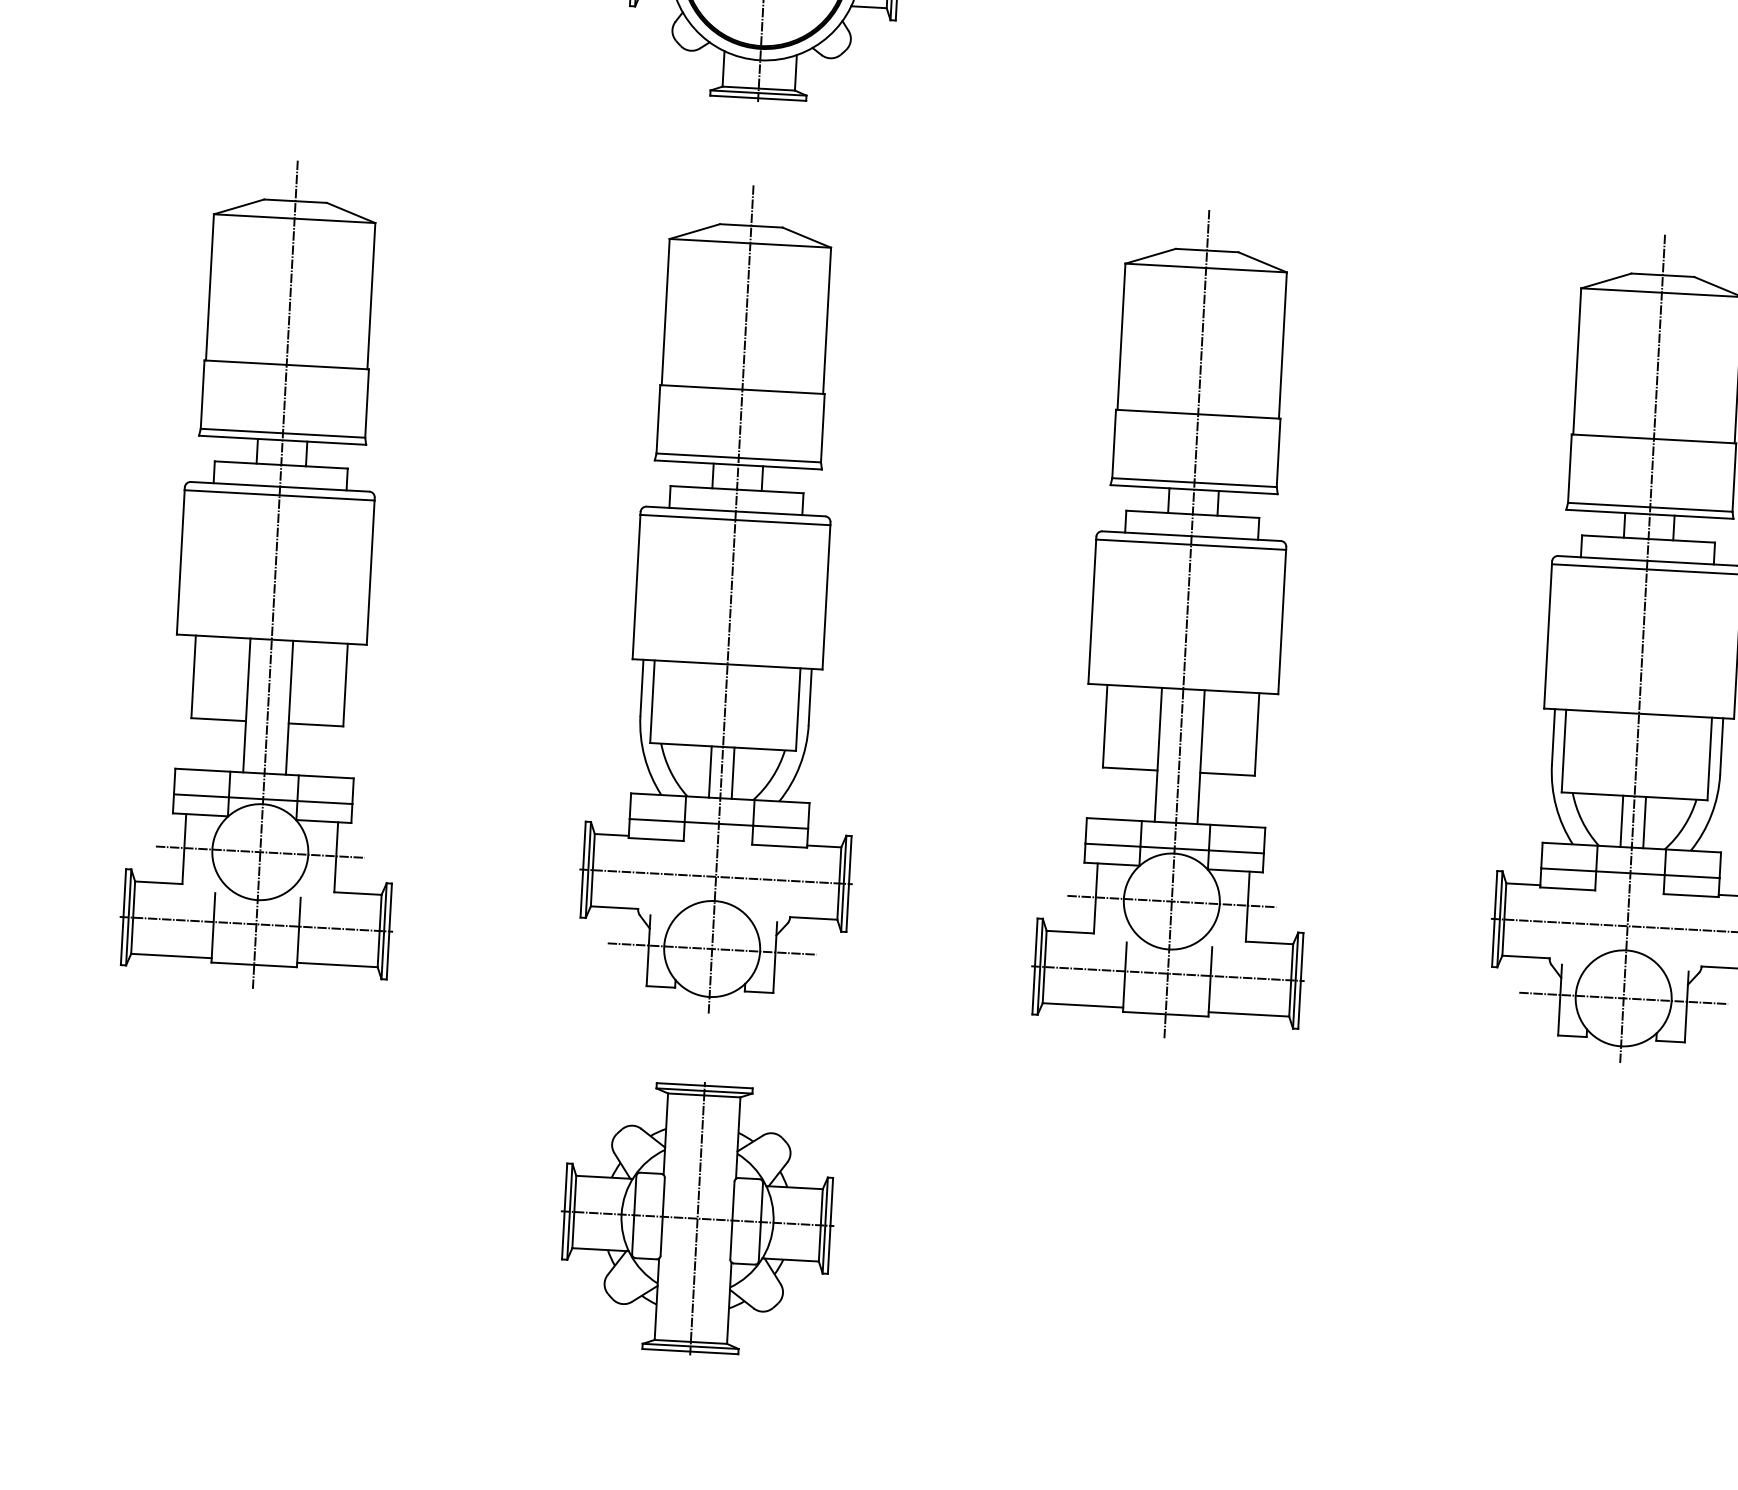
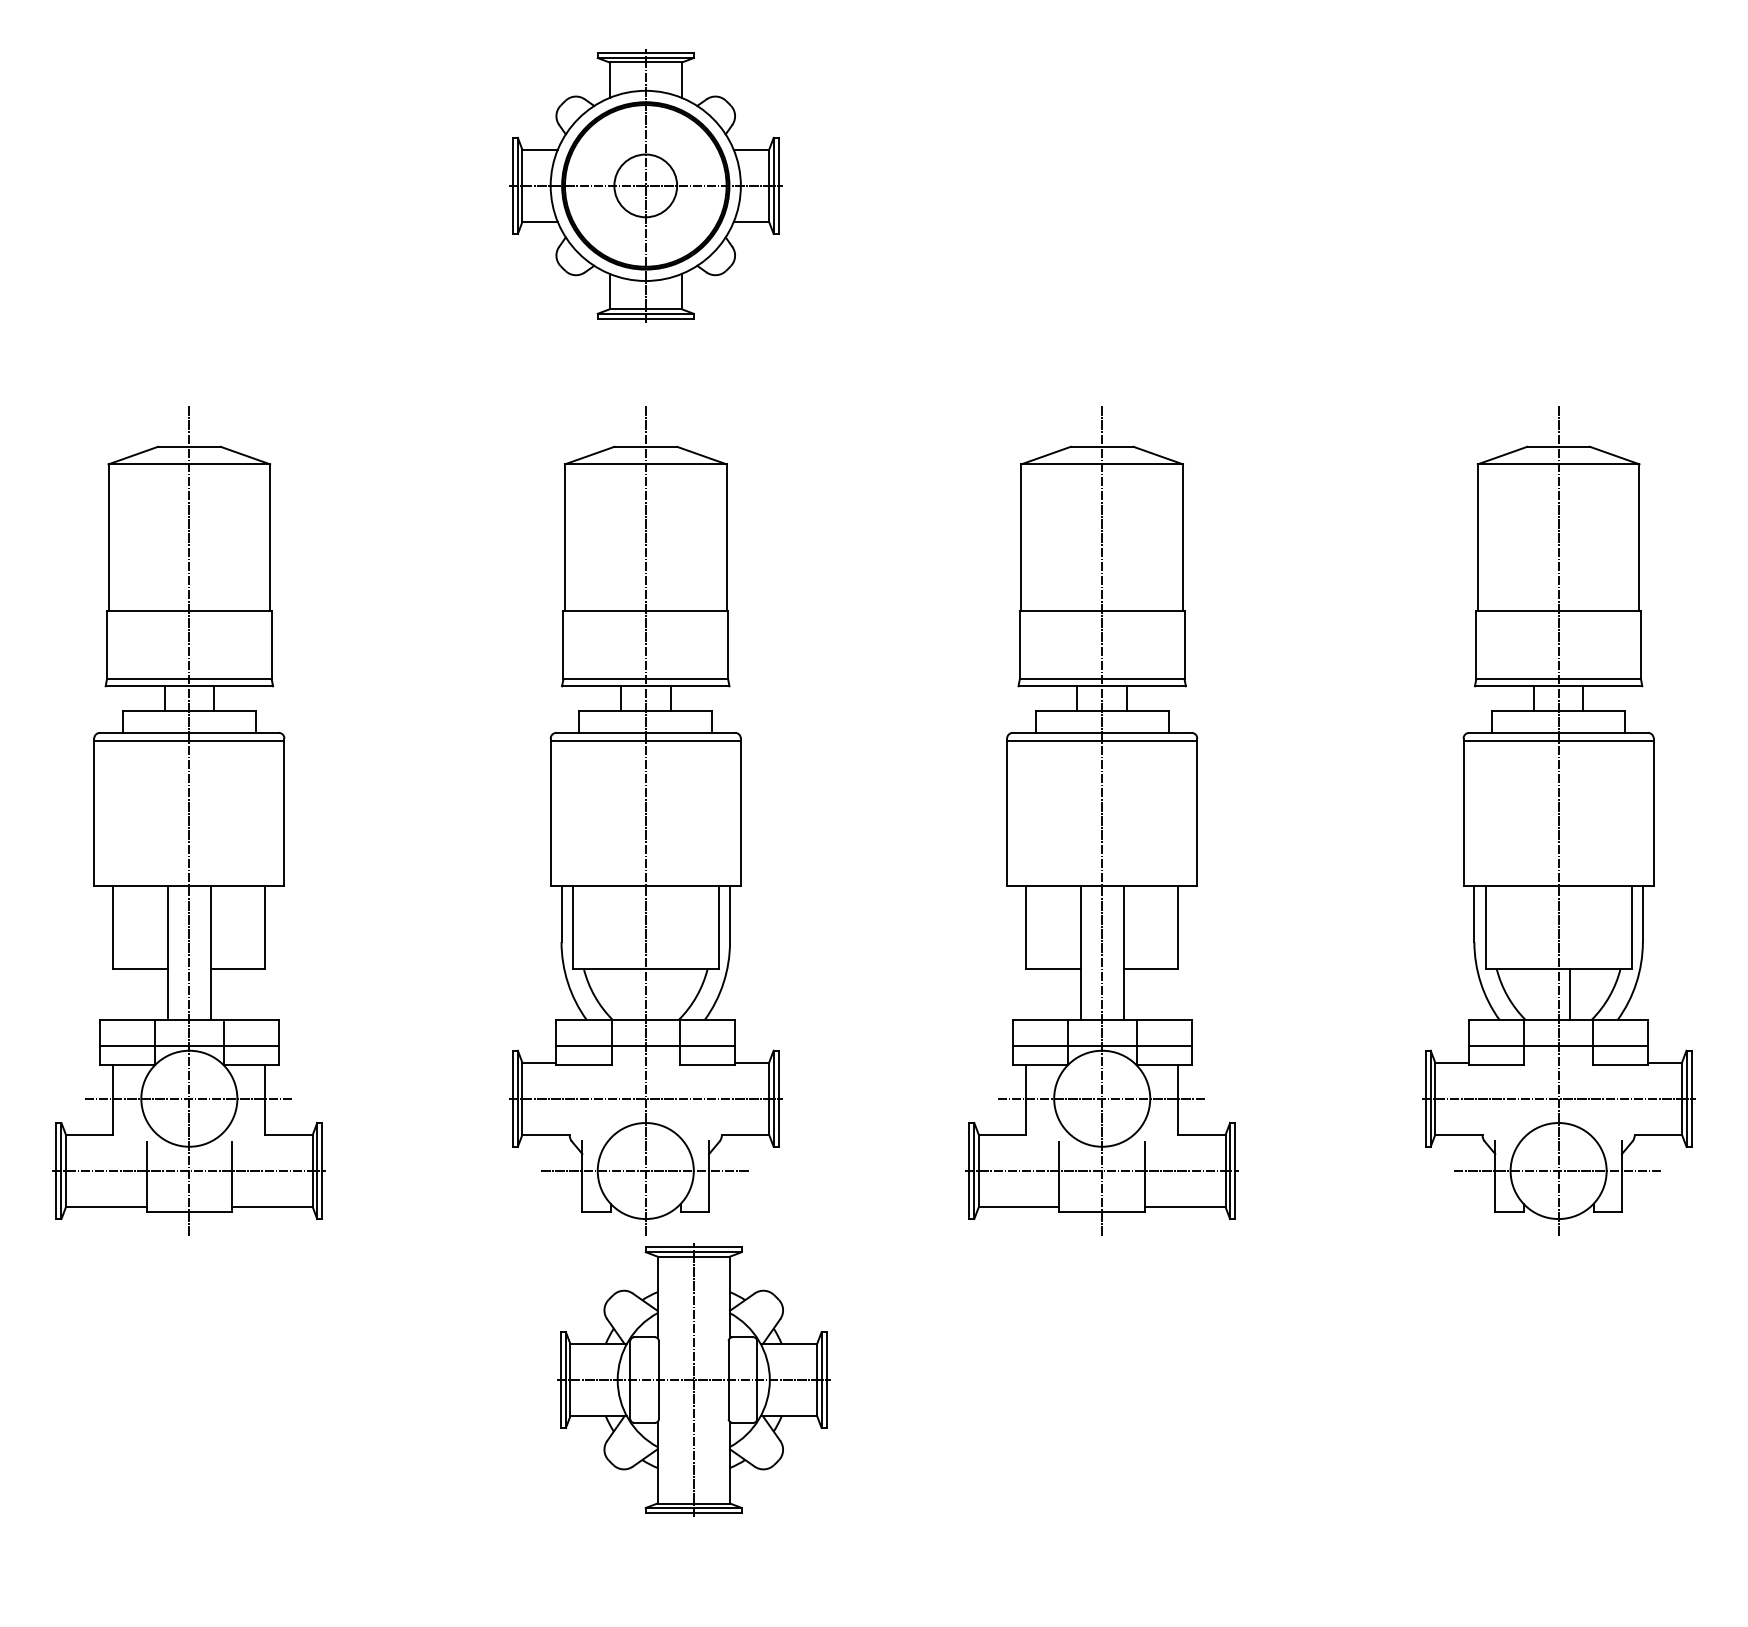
line: (710, 772) -> (634, 994), removed
line: (733, 773) -> (657, 994), removed
line: (1622, 821) -> (1547, 994), removed
part: (697, 1218) -> (693, 1379), moved

